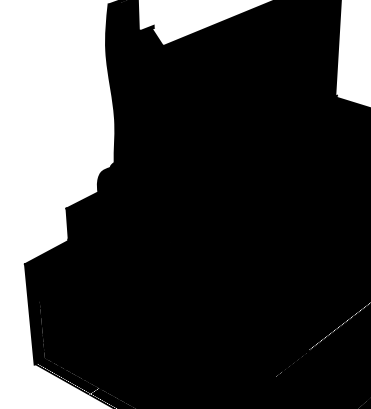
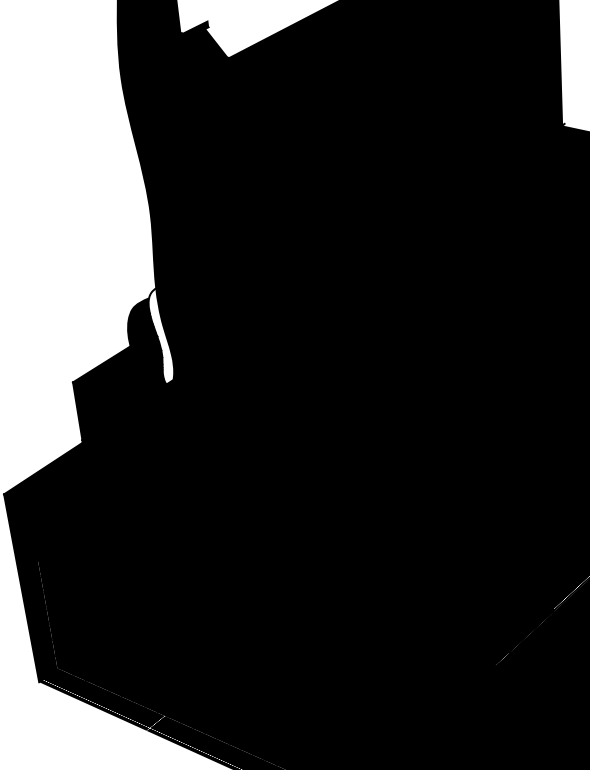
fill: (114, 188) -> (160, 336), removed

